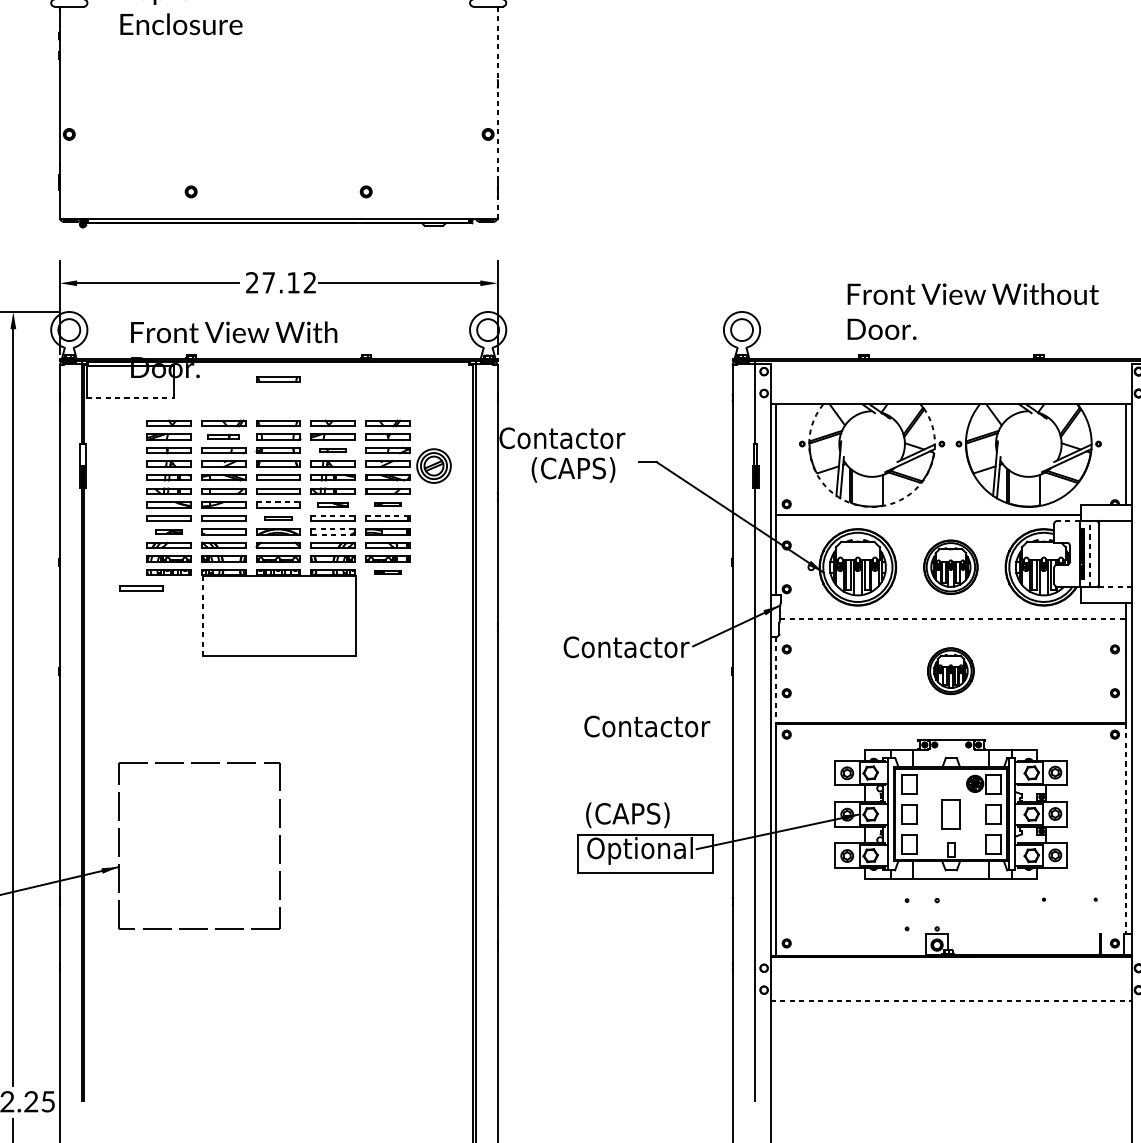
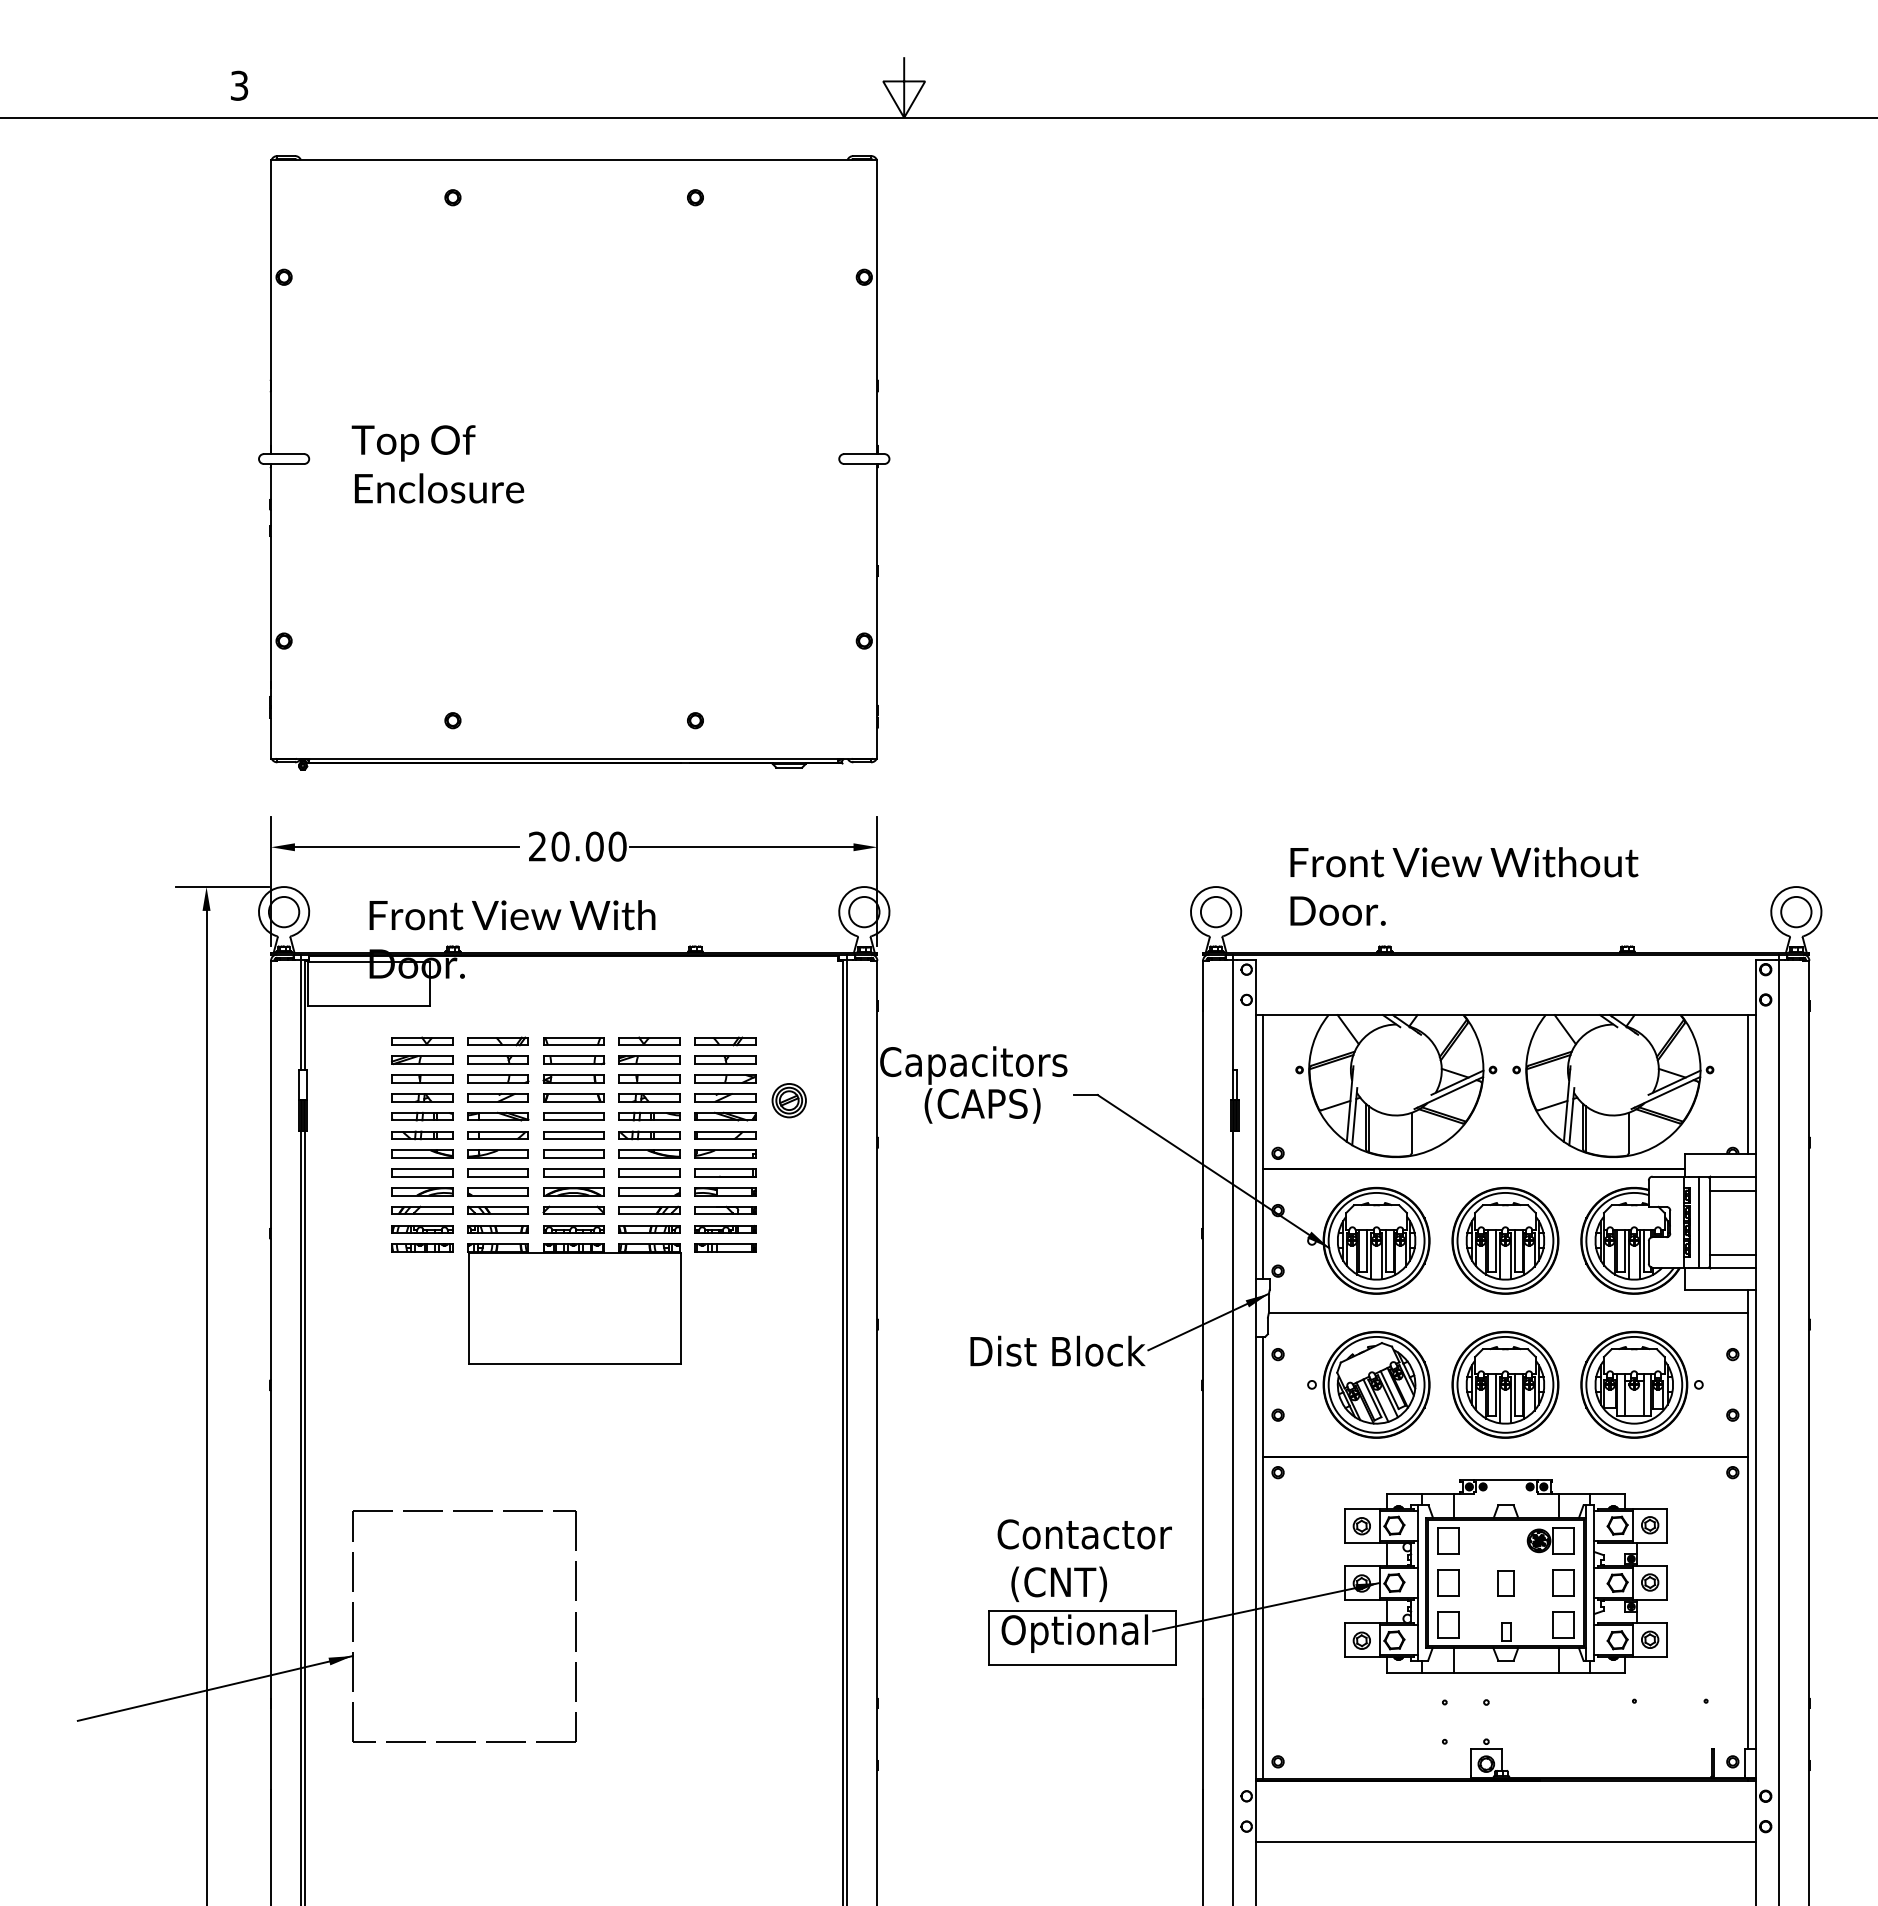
line: (497, 113) -> (877, 611), dashed -> solid
text: (289, 282) -> (588, 846), 27.12 -> 20.00
text: (973, 311) -> (1464, 886), moved
part: (278, 379) -> (573, 980), removed
line: (130, 397) -> (368, 1005), dashed -> solid
part: (223, 436) -> (497, 1059), size x1.43
text: (576, 440) -> (986, 1065), Contactor -> Capacitors
part: (333, 450) -> (649, 1078), size x1.67
part: (433, 466) -> (788, 1100), size x0.71
line: (278, 502) -> (574, 1150), dashed -> solid
part: (333, 504) -> (649, 1153), size x1.43
part: (387, 504) -> (725, 1153), size x1.67
arc: (872, 507) -> (1396, 1157), dashed -> solid
line: (333, 515) -> (650, 1169), dashed -> solid
line: (387, 515) -> (725, 1169), dashed -> solid
part: (278, 518) -> (573, 1172), size x1.67
line: (1068, 520) -> (1668, 1176), dashed -> solid
line: (333, 529) -> (650, 1188), dashed -> solid
part: (169, 531) -> (422, 1191), size x1.67
line: (1115, 531) -> (1733, 1190), added
line: (333, 534) -> (649, 1195), dashed -> solid
line: (1090, 553) -> (1698, 1221), dashed -> solid
part: (950, 567) -> (1505, 1240), size x1.43
part: (387, 572) -> (725, 1247), size x1.67
line: (1115, 577) -> (1733, 1254), added
line: (1115, 587) -> (1733, 1268), dashed -> solid
part: (141, 588) -> (383, 1269), removed
line: (202, 616) -> (468, 1308), dashed -> solid
line: (953, 619) -> (1508, 1312), dashed -> solid
text: (627, 646) -> (1057, 1350), Contactor -> Dist Block
part: (852, 671) -> (1368, 1384), added
part: (950, 671) -> (1505, 1384), size x1.67
part: (1049, 671) -> (1641, 1384), added
line: (775, 679) -> (1262, 1396), dashed -> solid
text: (647, 726) -> (1084, 1534), moved
part: (950, 814) -> (1505, 1583), size x0.62
text: (627, 815) -> (1057, 1584), (CAPS) -> (CNT)
line: (1125, 829) -> (1747, 1603), dashed -> solid
line: (951, 1000) -> (1506, 1841), dashed -> solid

